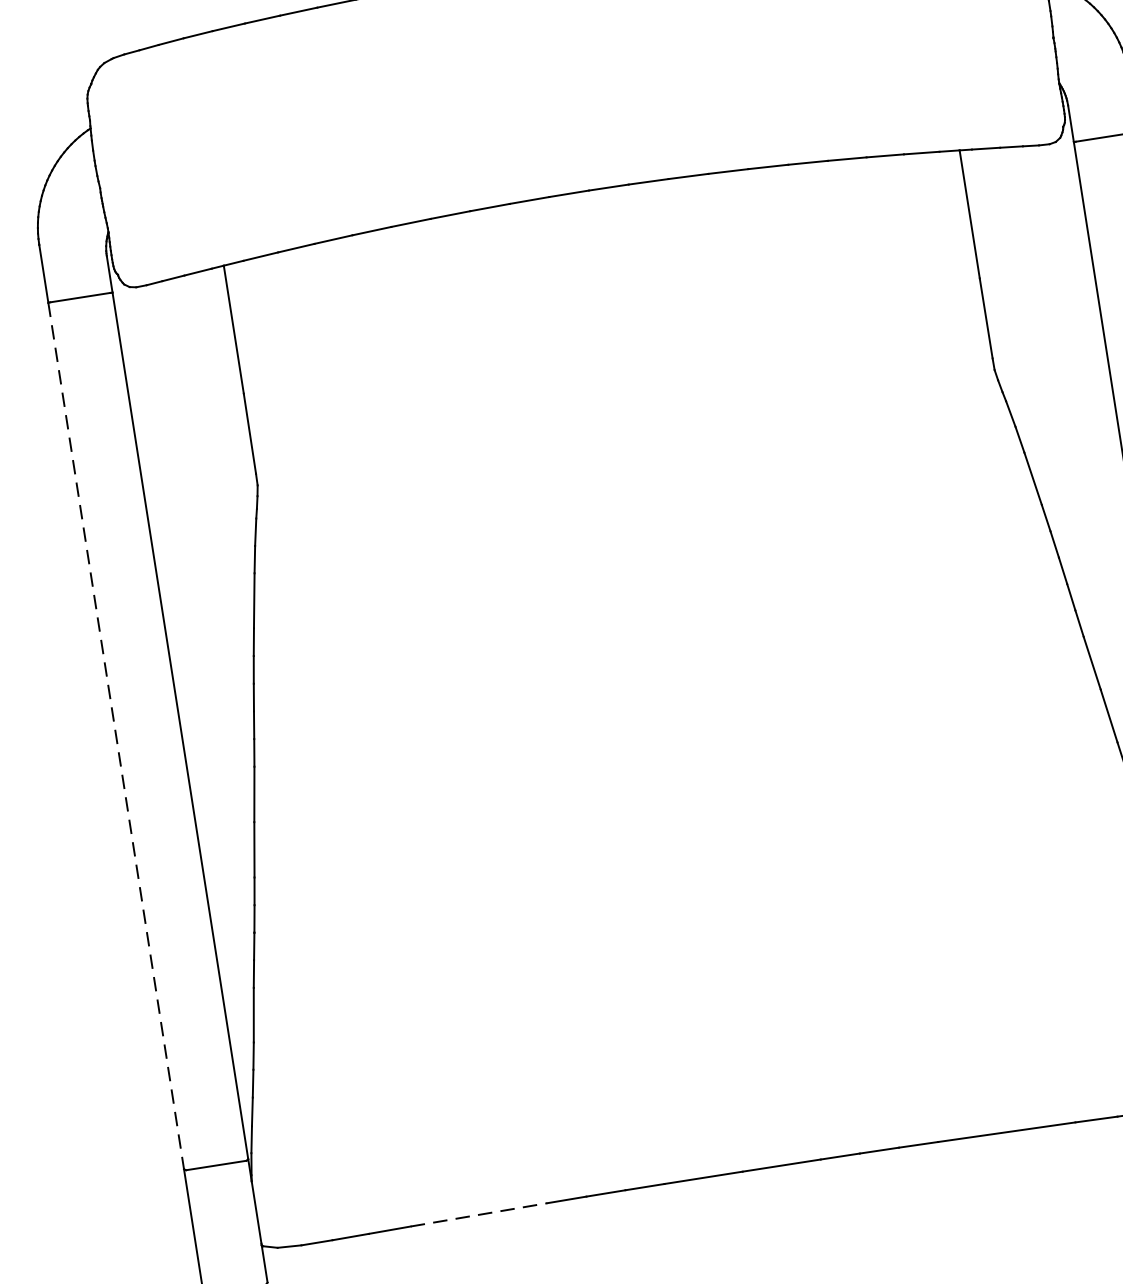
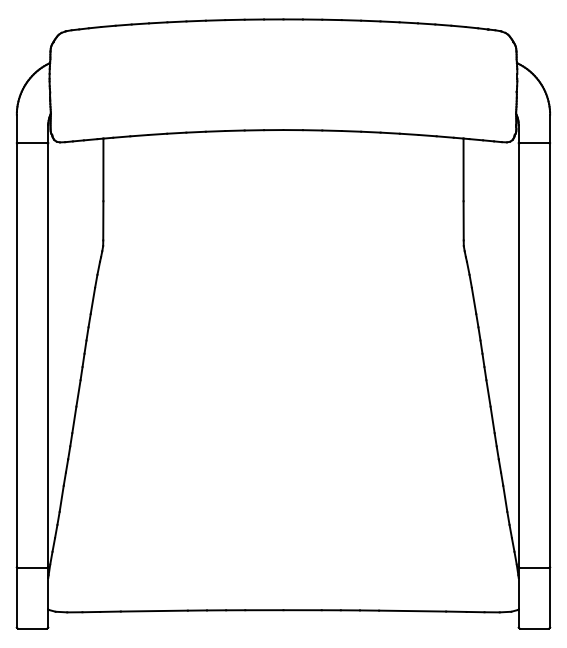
line: (115, 736) -> (16, 355), dashed -> solid
line: (479, 1215) -> (154, 611), dashed -> solid

